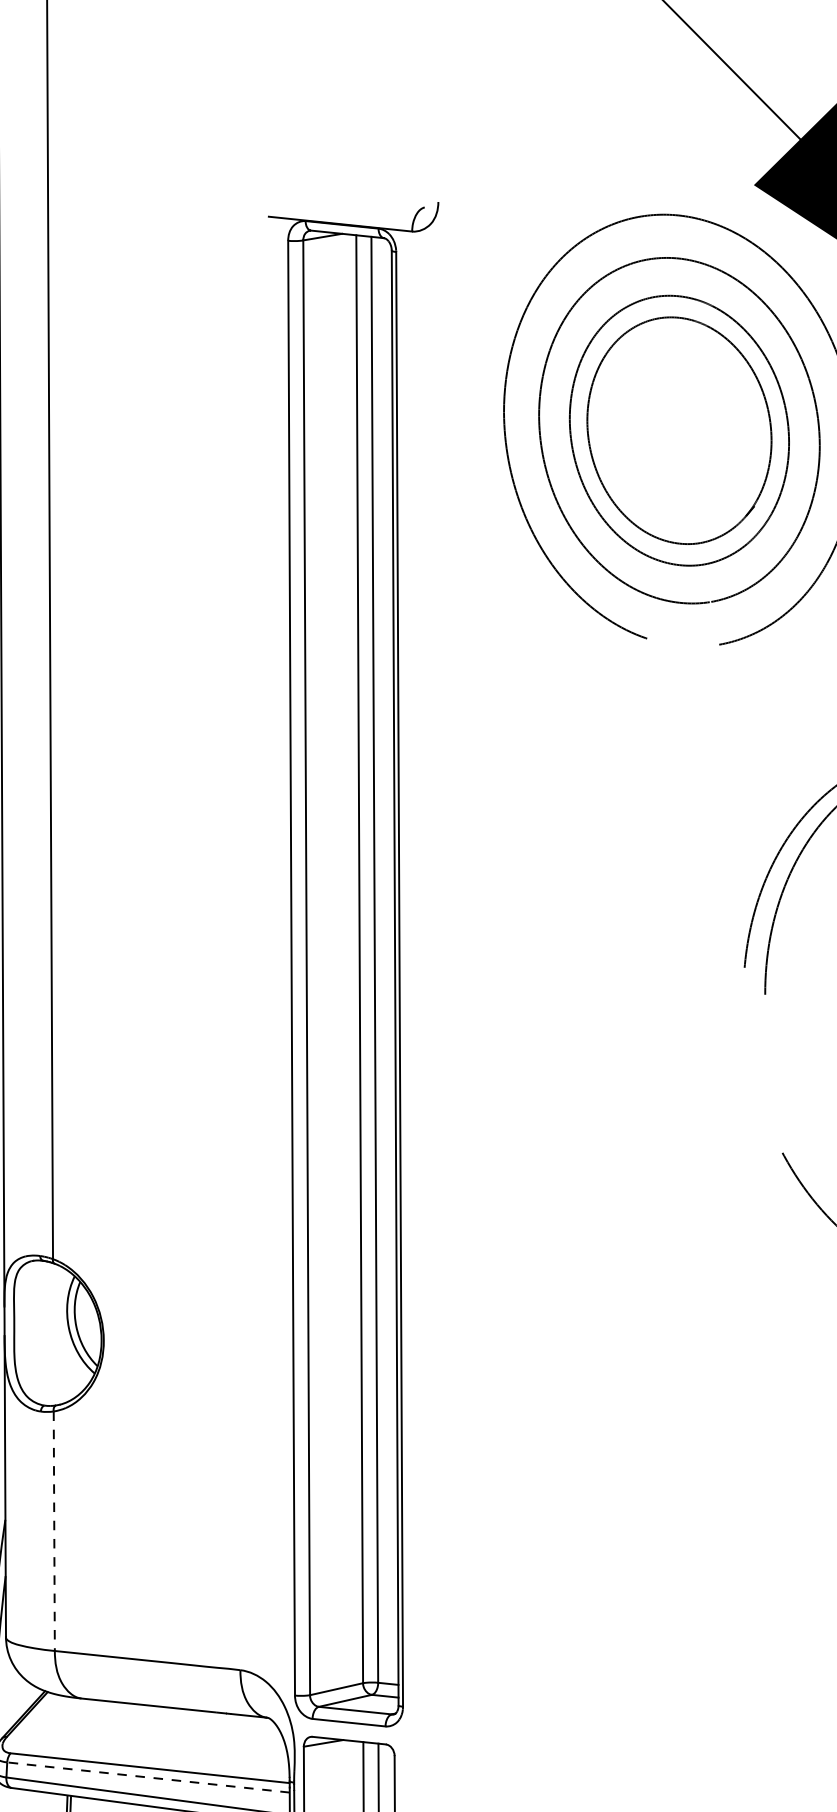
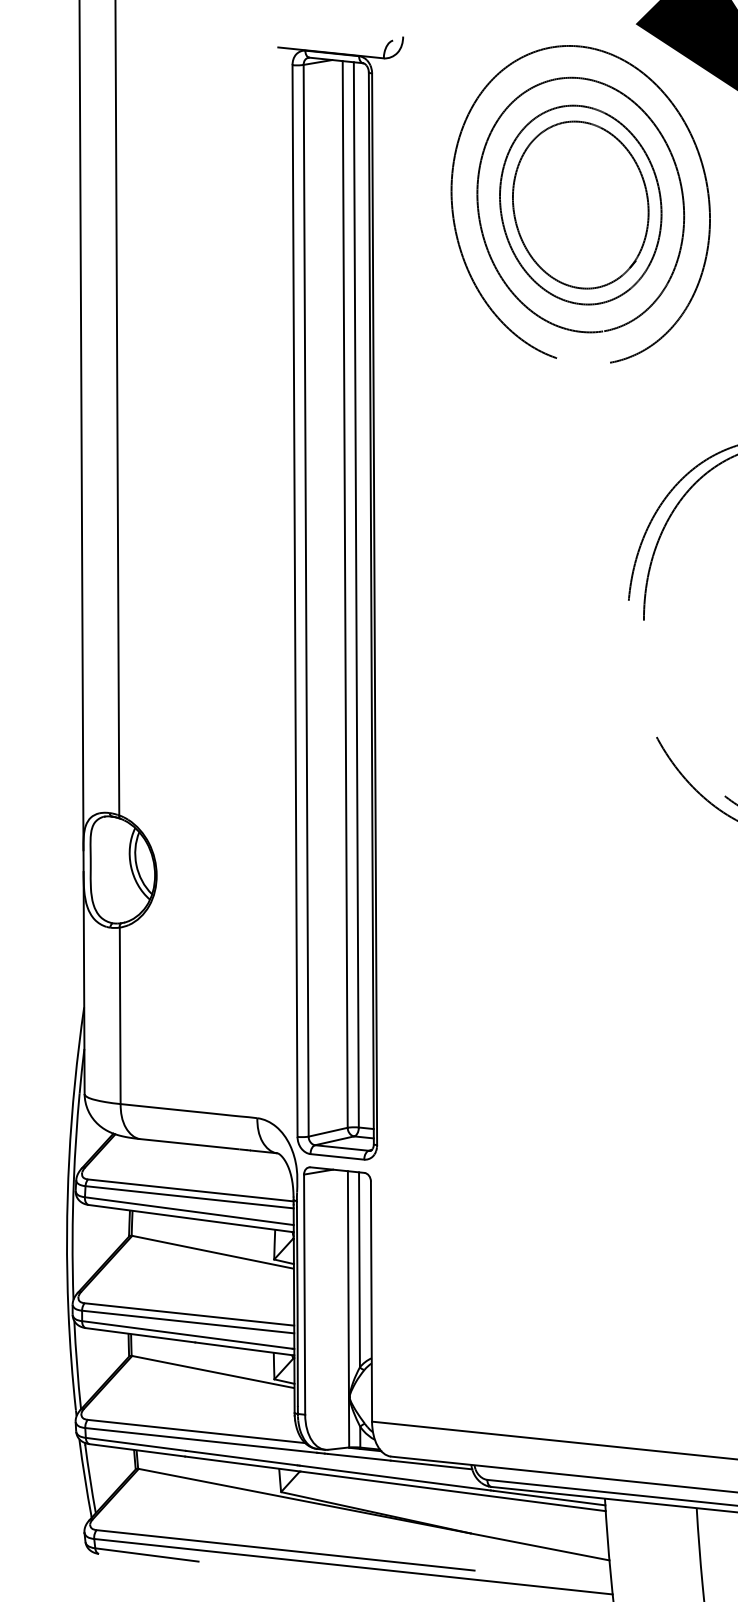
line: (54, 1532) -> (120, 1016), dashed -> solid
line: (148, 1777) -> (189, 1197), dashed -> solid

